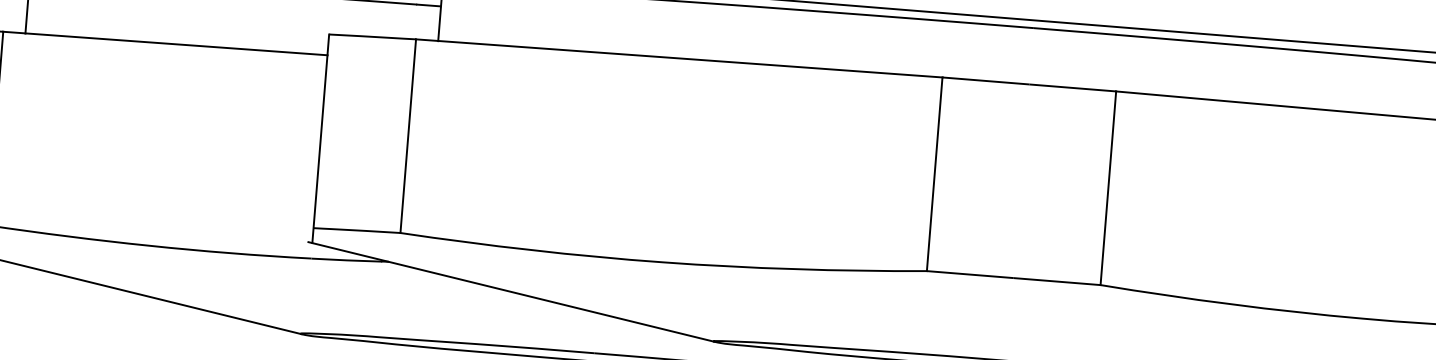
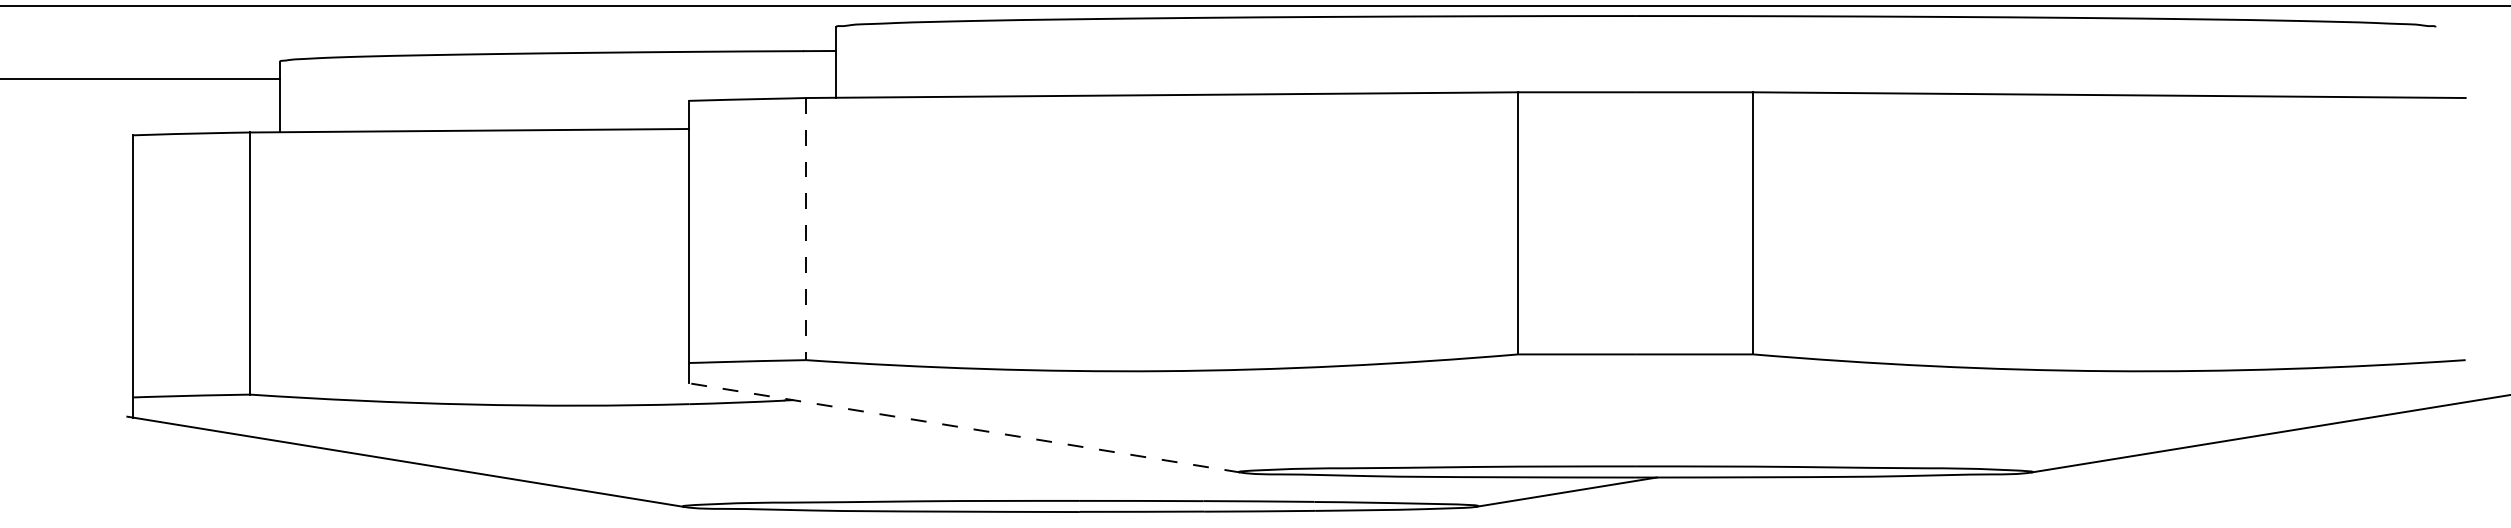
line: (408, 136) -> (806, 229), solid -> dashed
line: (511, 291) -> (961, 427), solid -> dashed

